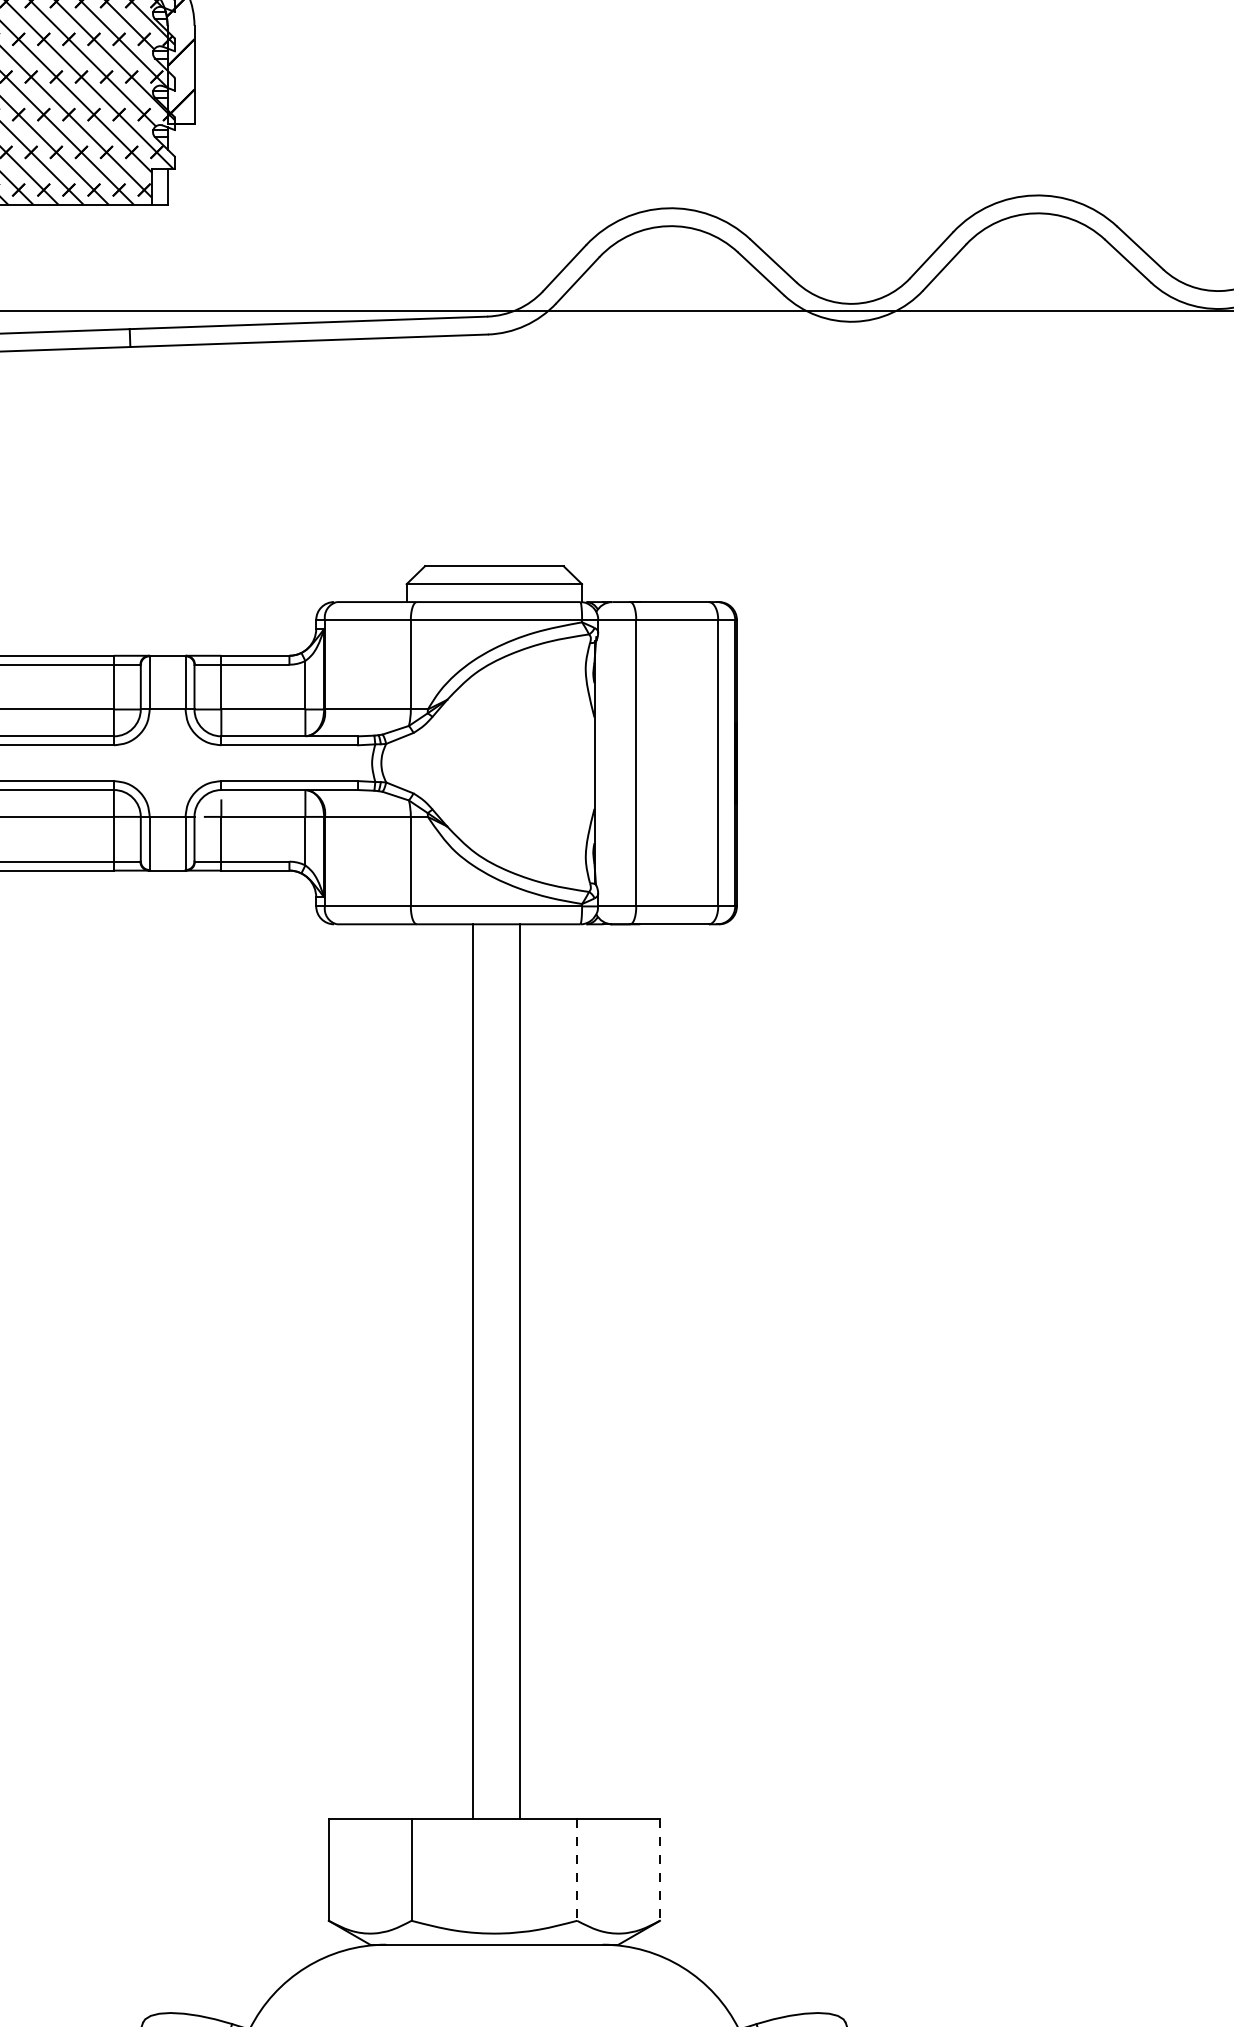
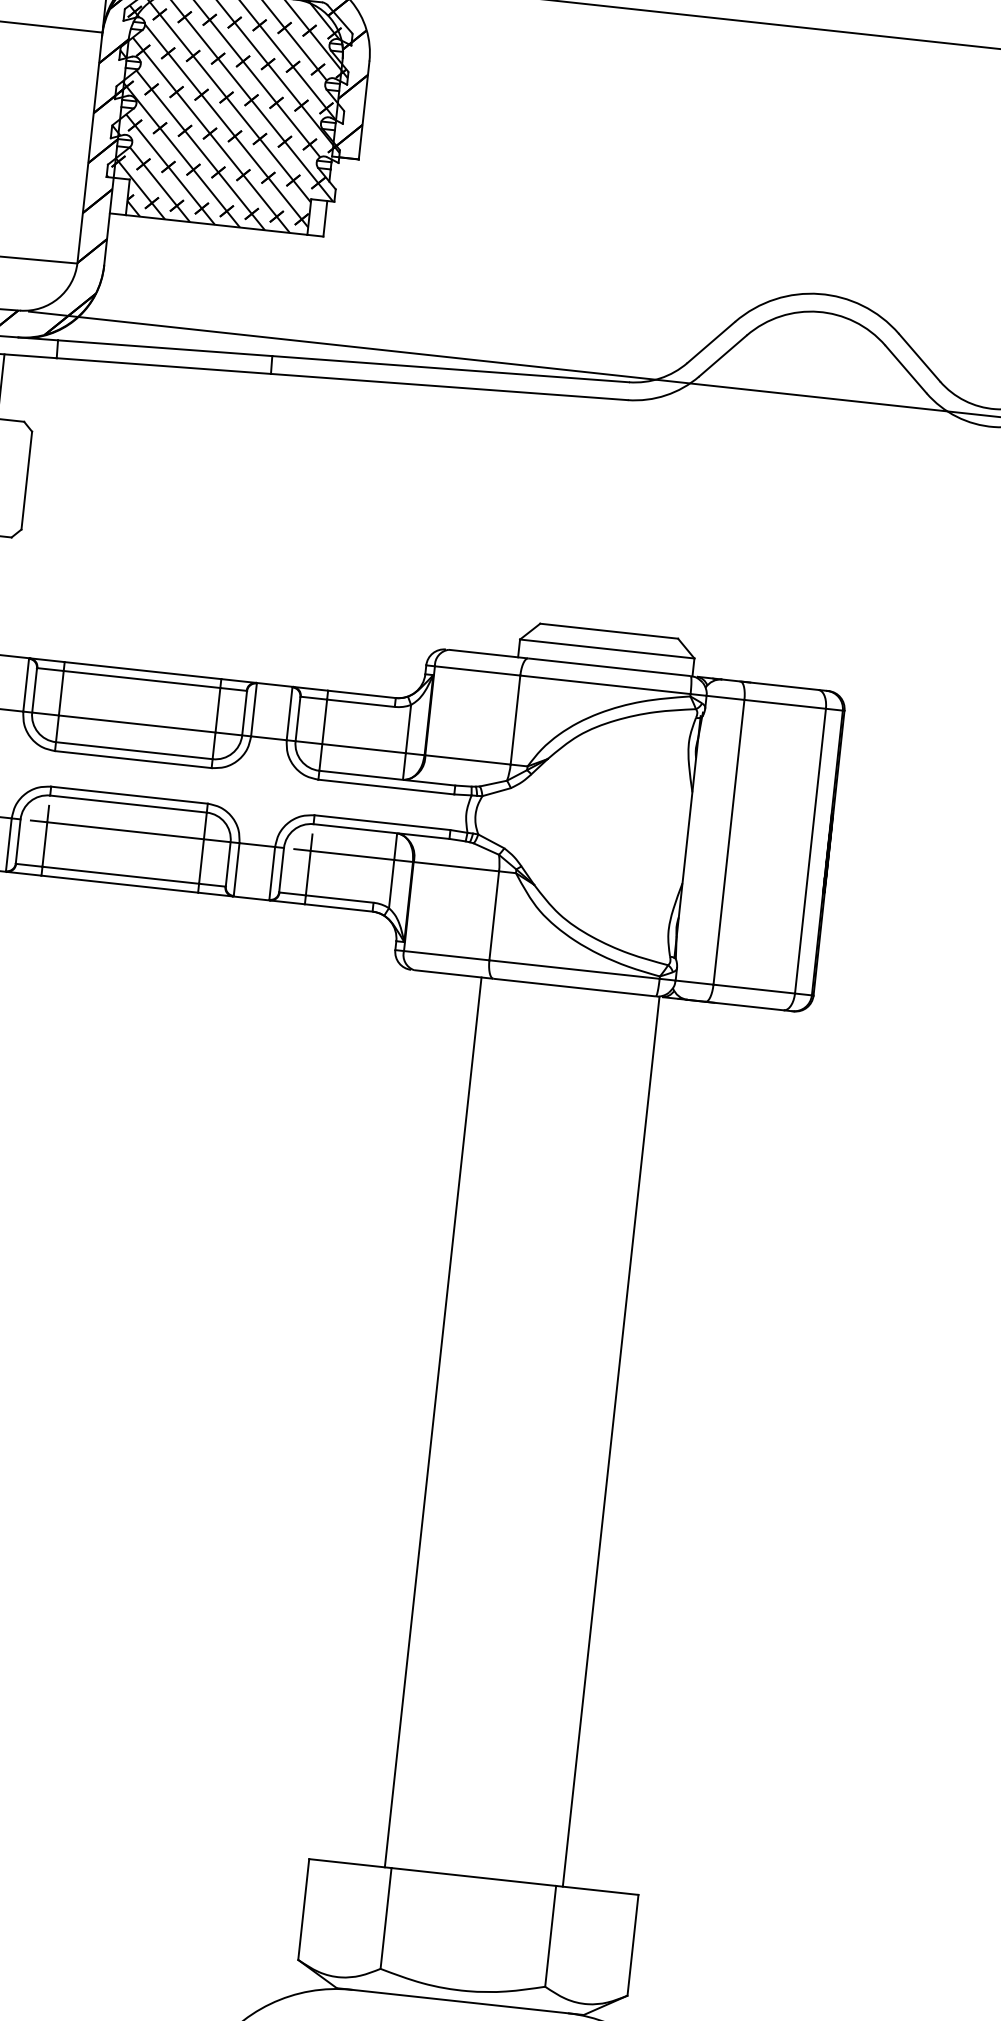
line: (472, 1371) -> (432, 1422), moved
line: (519, 1371) -> (610, 1441), moved
line: (577, 1870) -> (550, 1936), dashed -> solid
line: (659, 1870) -> (632, 1945), dashed -> solid

